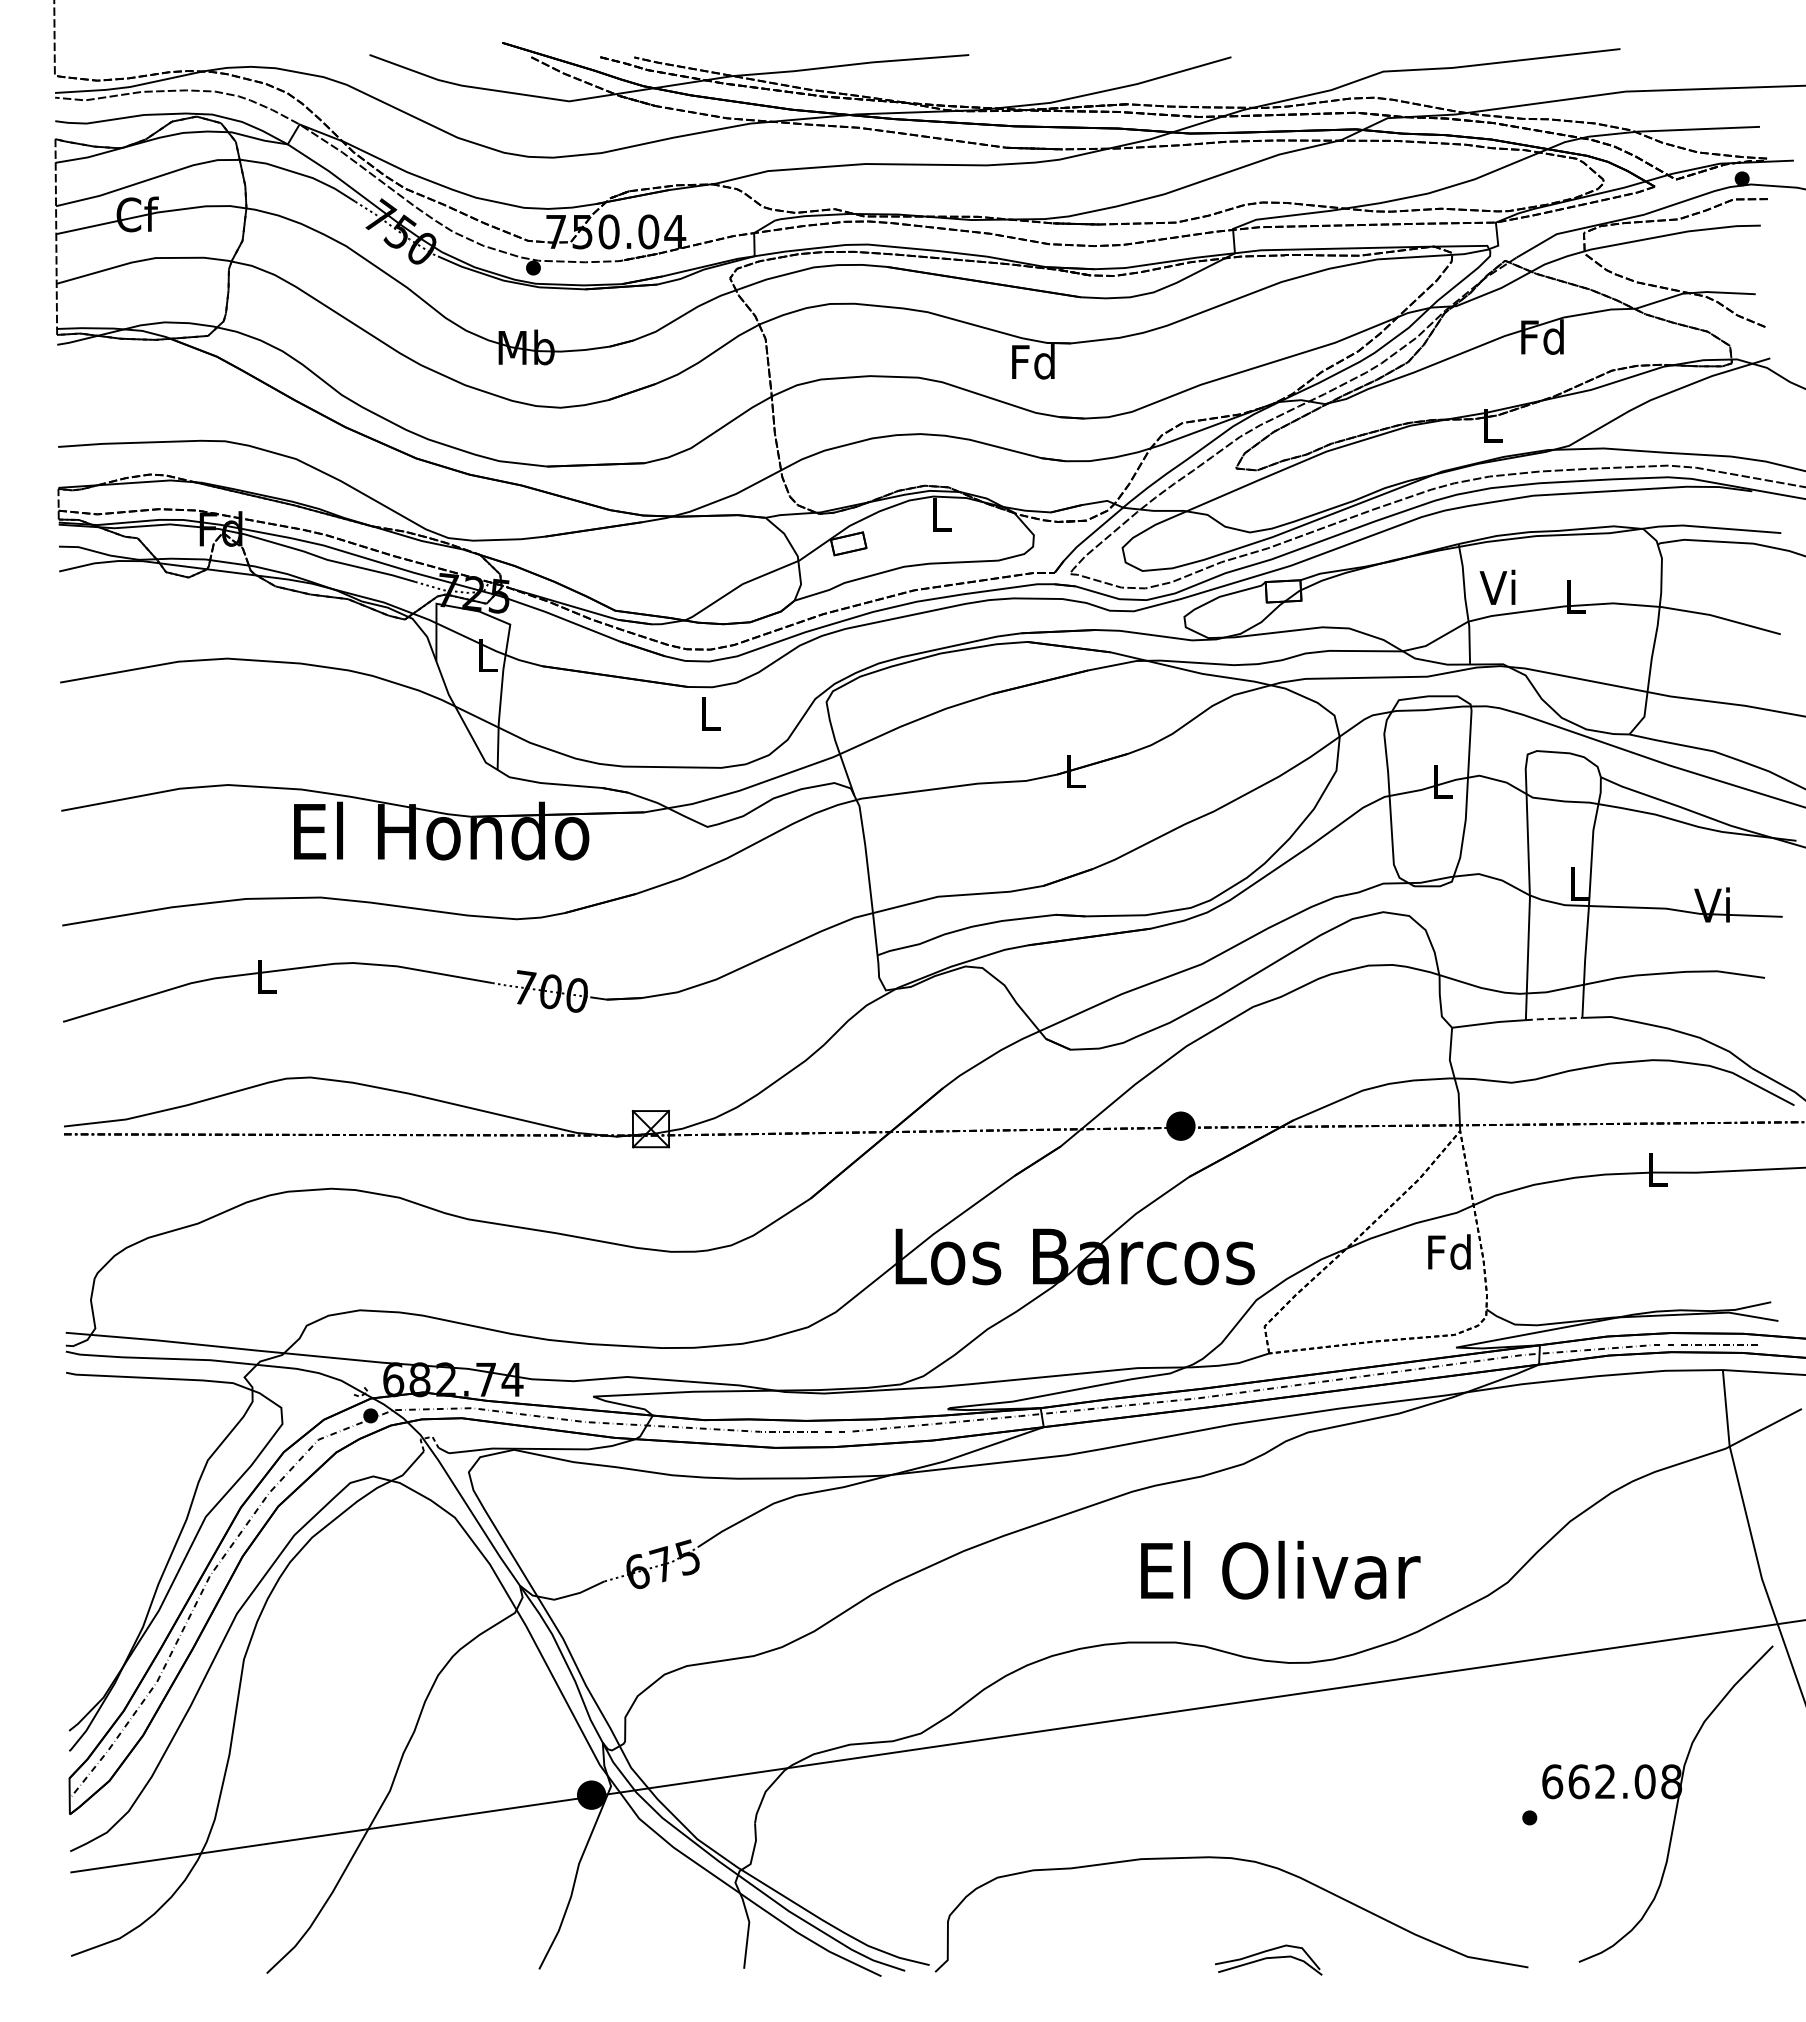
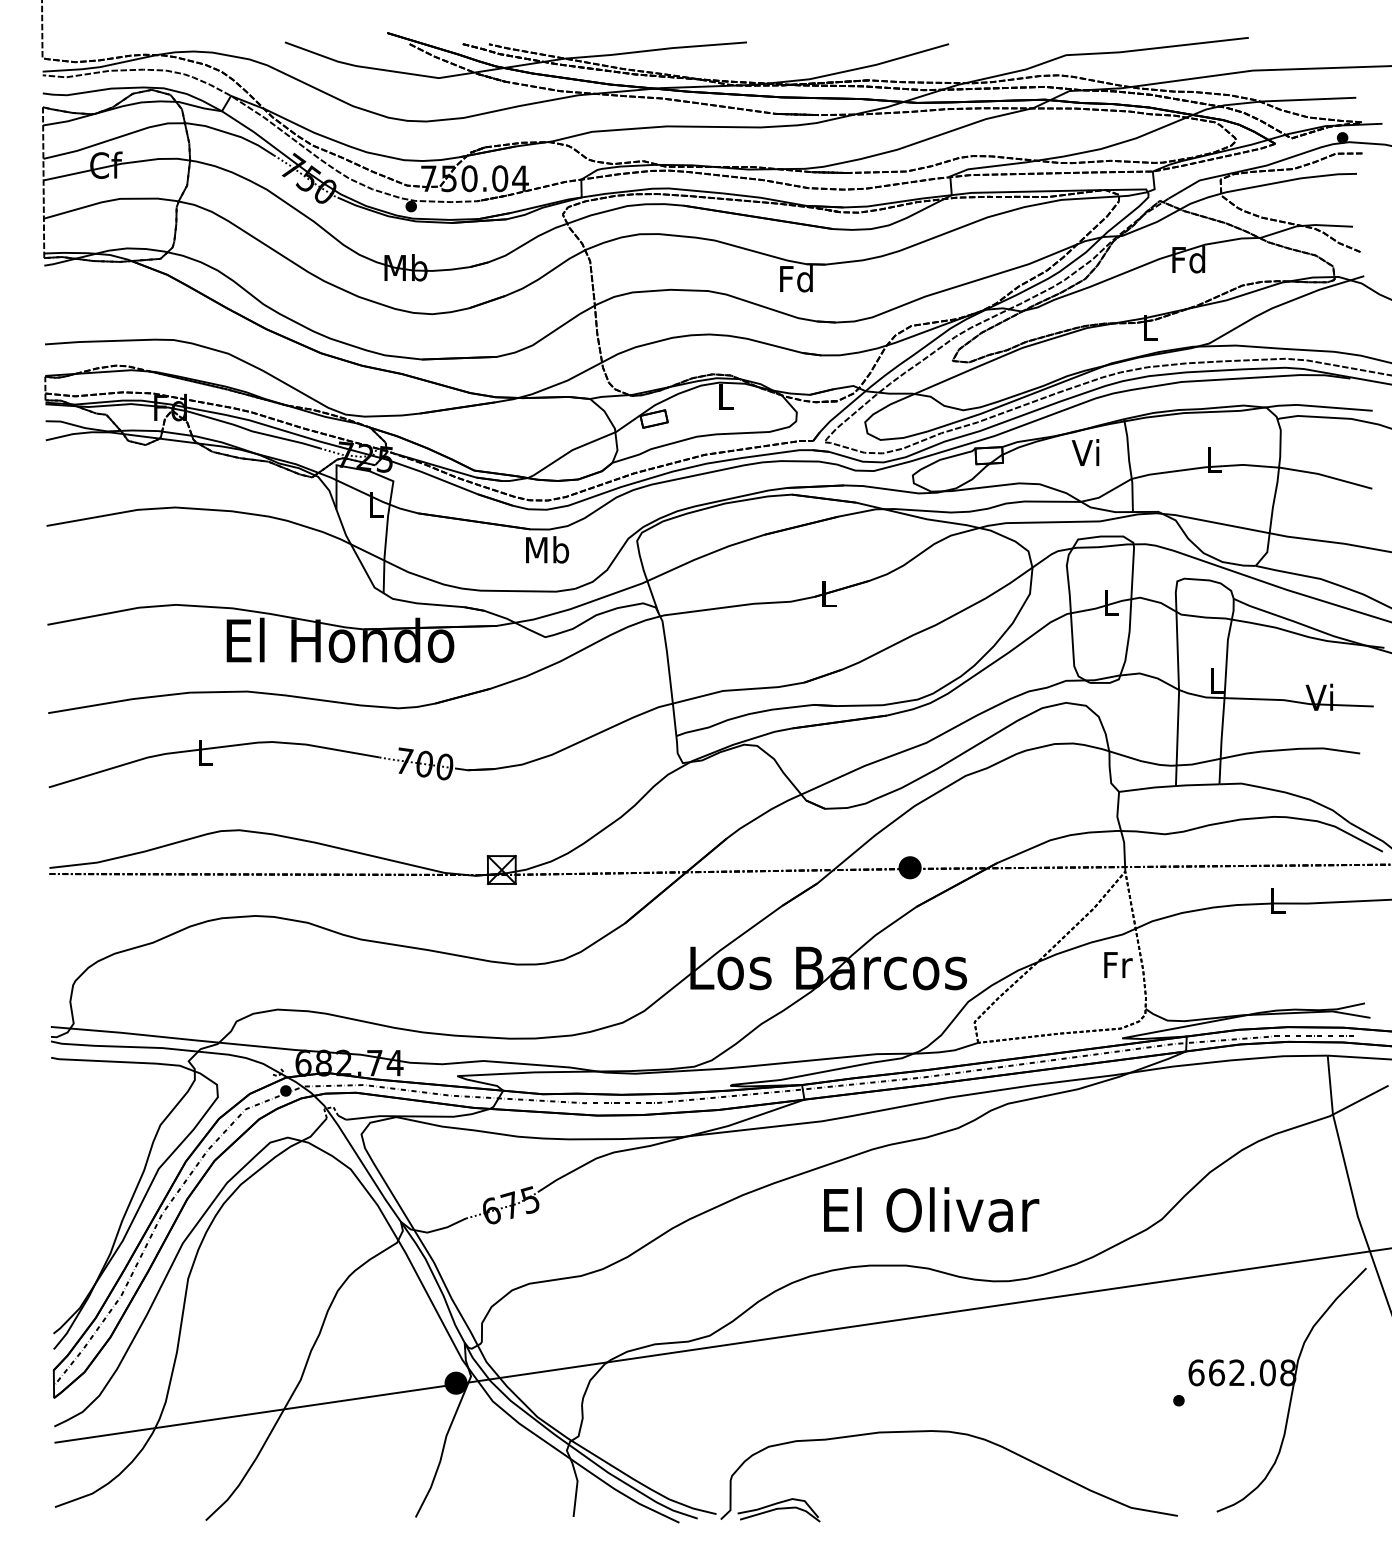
text: (1497, 586) -> (1085, 451), moved
text: (710, 713) -> (547, 549), L -> Mb
line: (1553, 1018) -> (1197, 784), dashed -> solid
text: (1449, 1251) -> (1117, 964), Fd -> Fr
text: (1280, 1569) -> (931, 1209), moved
part: (1268, 1959) -> (778, 1509), moved

